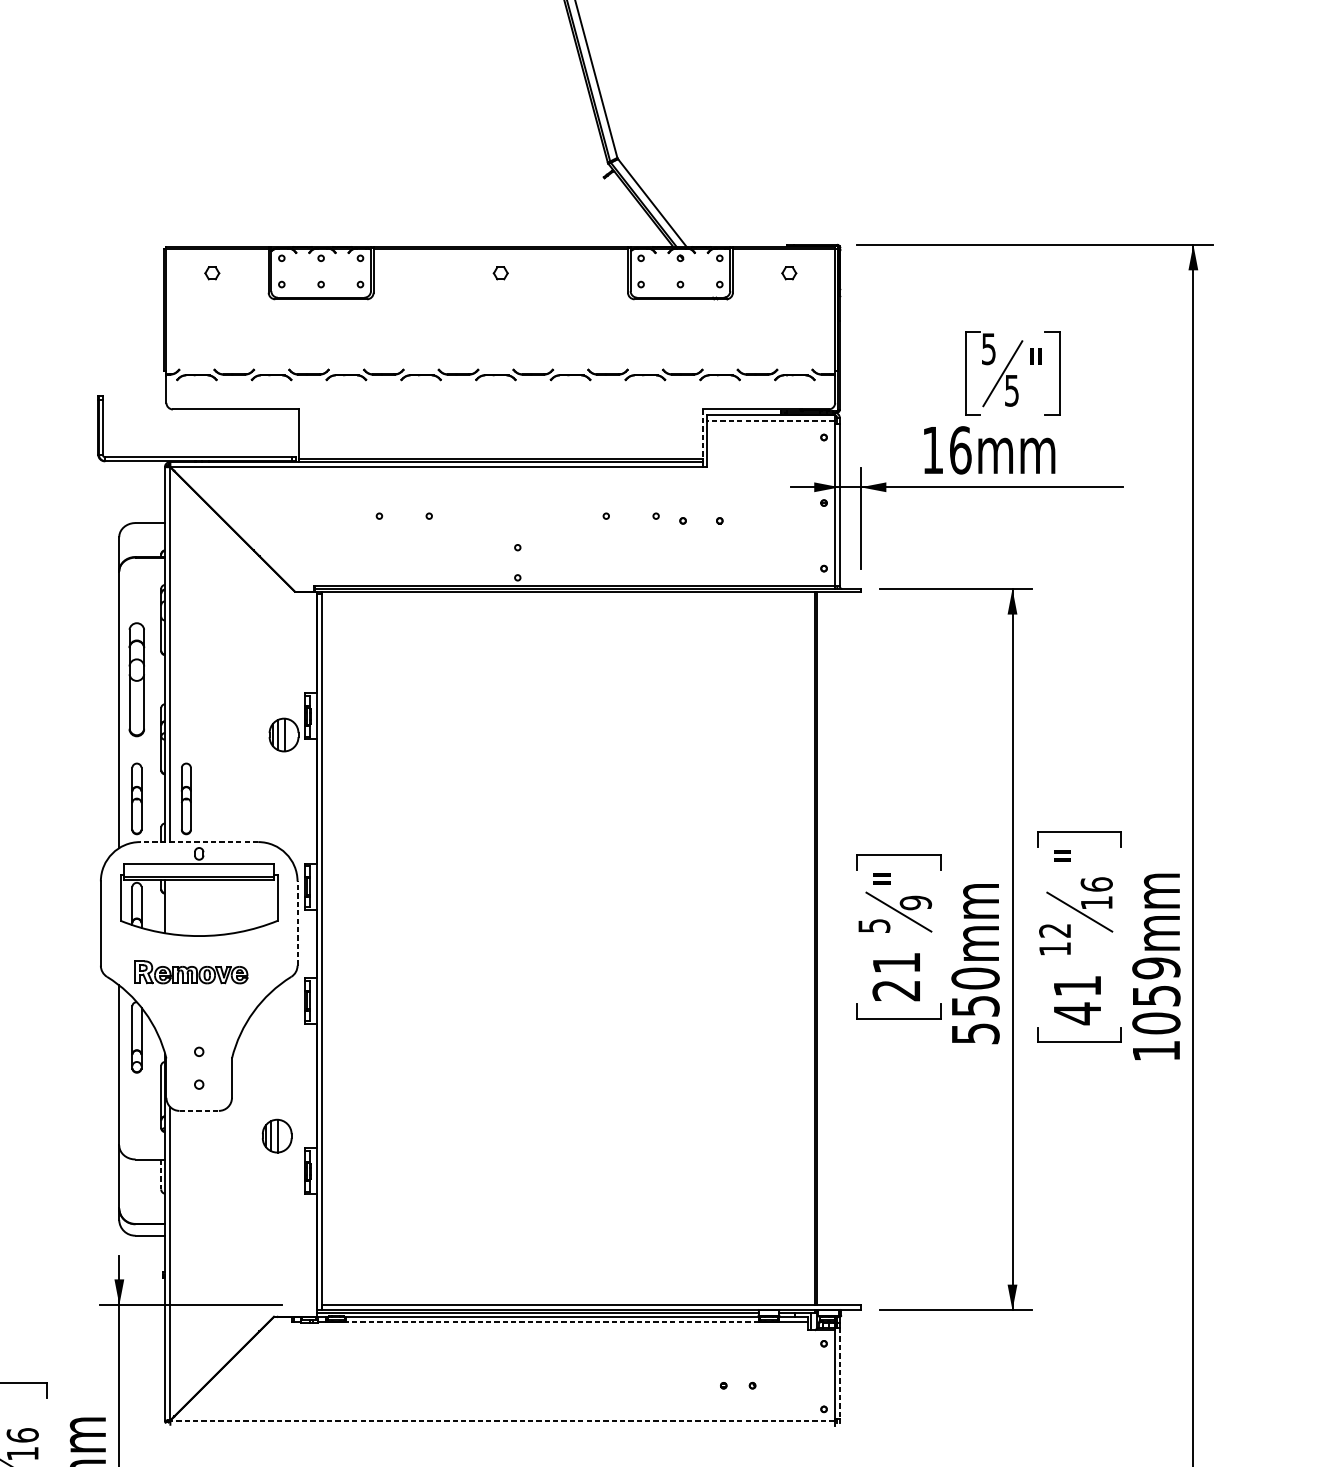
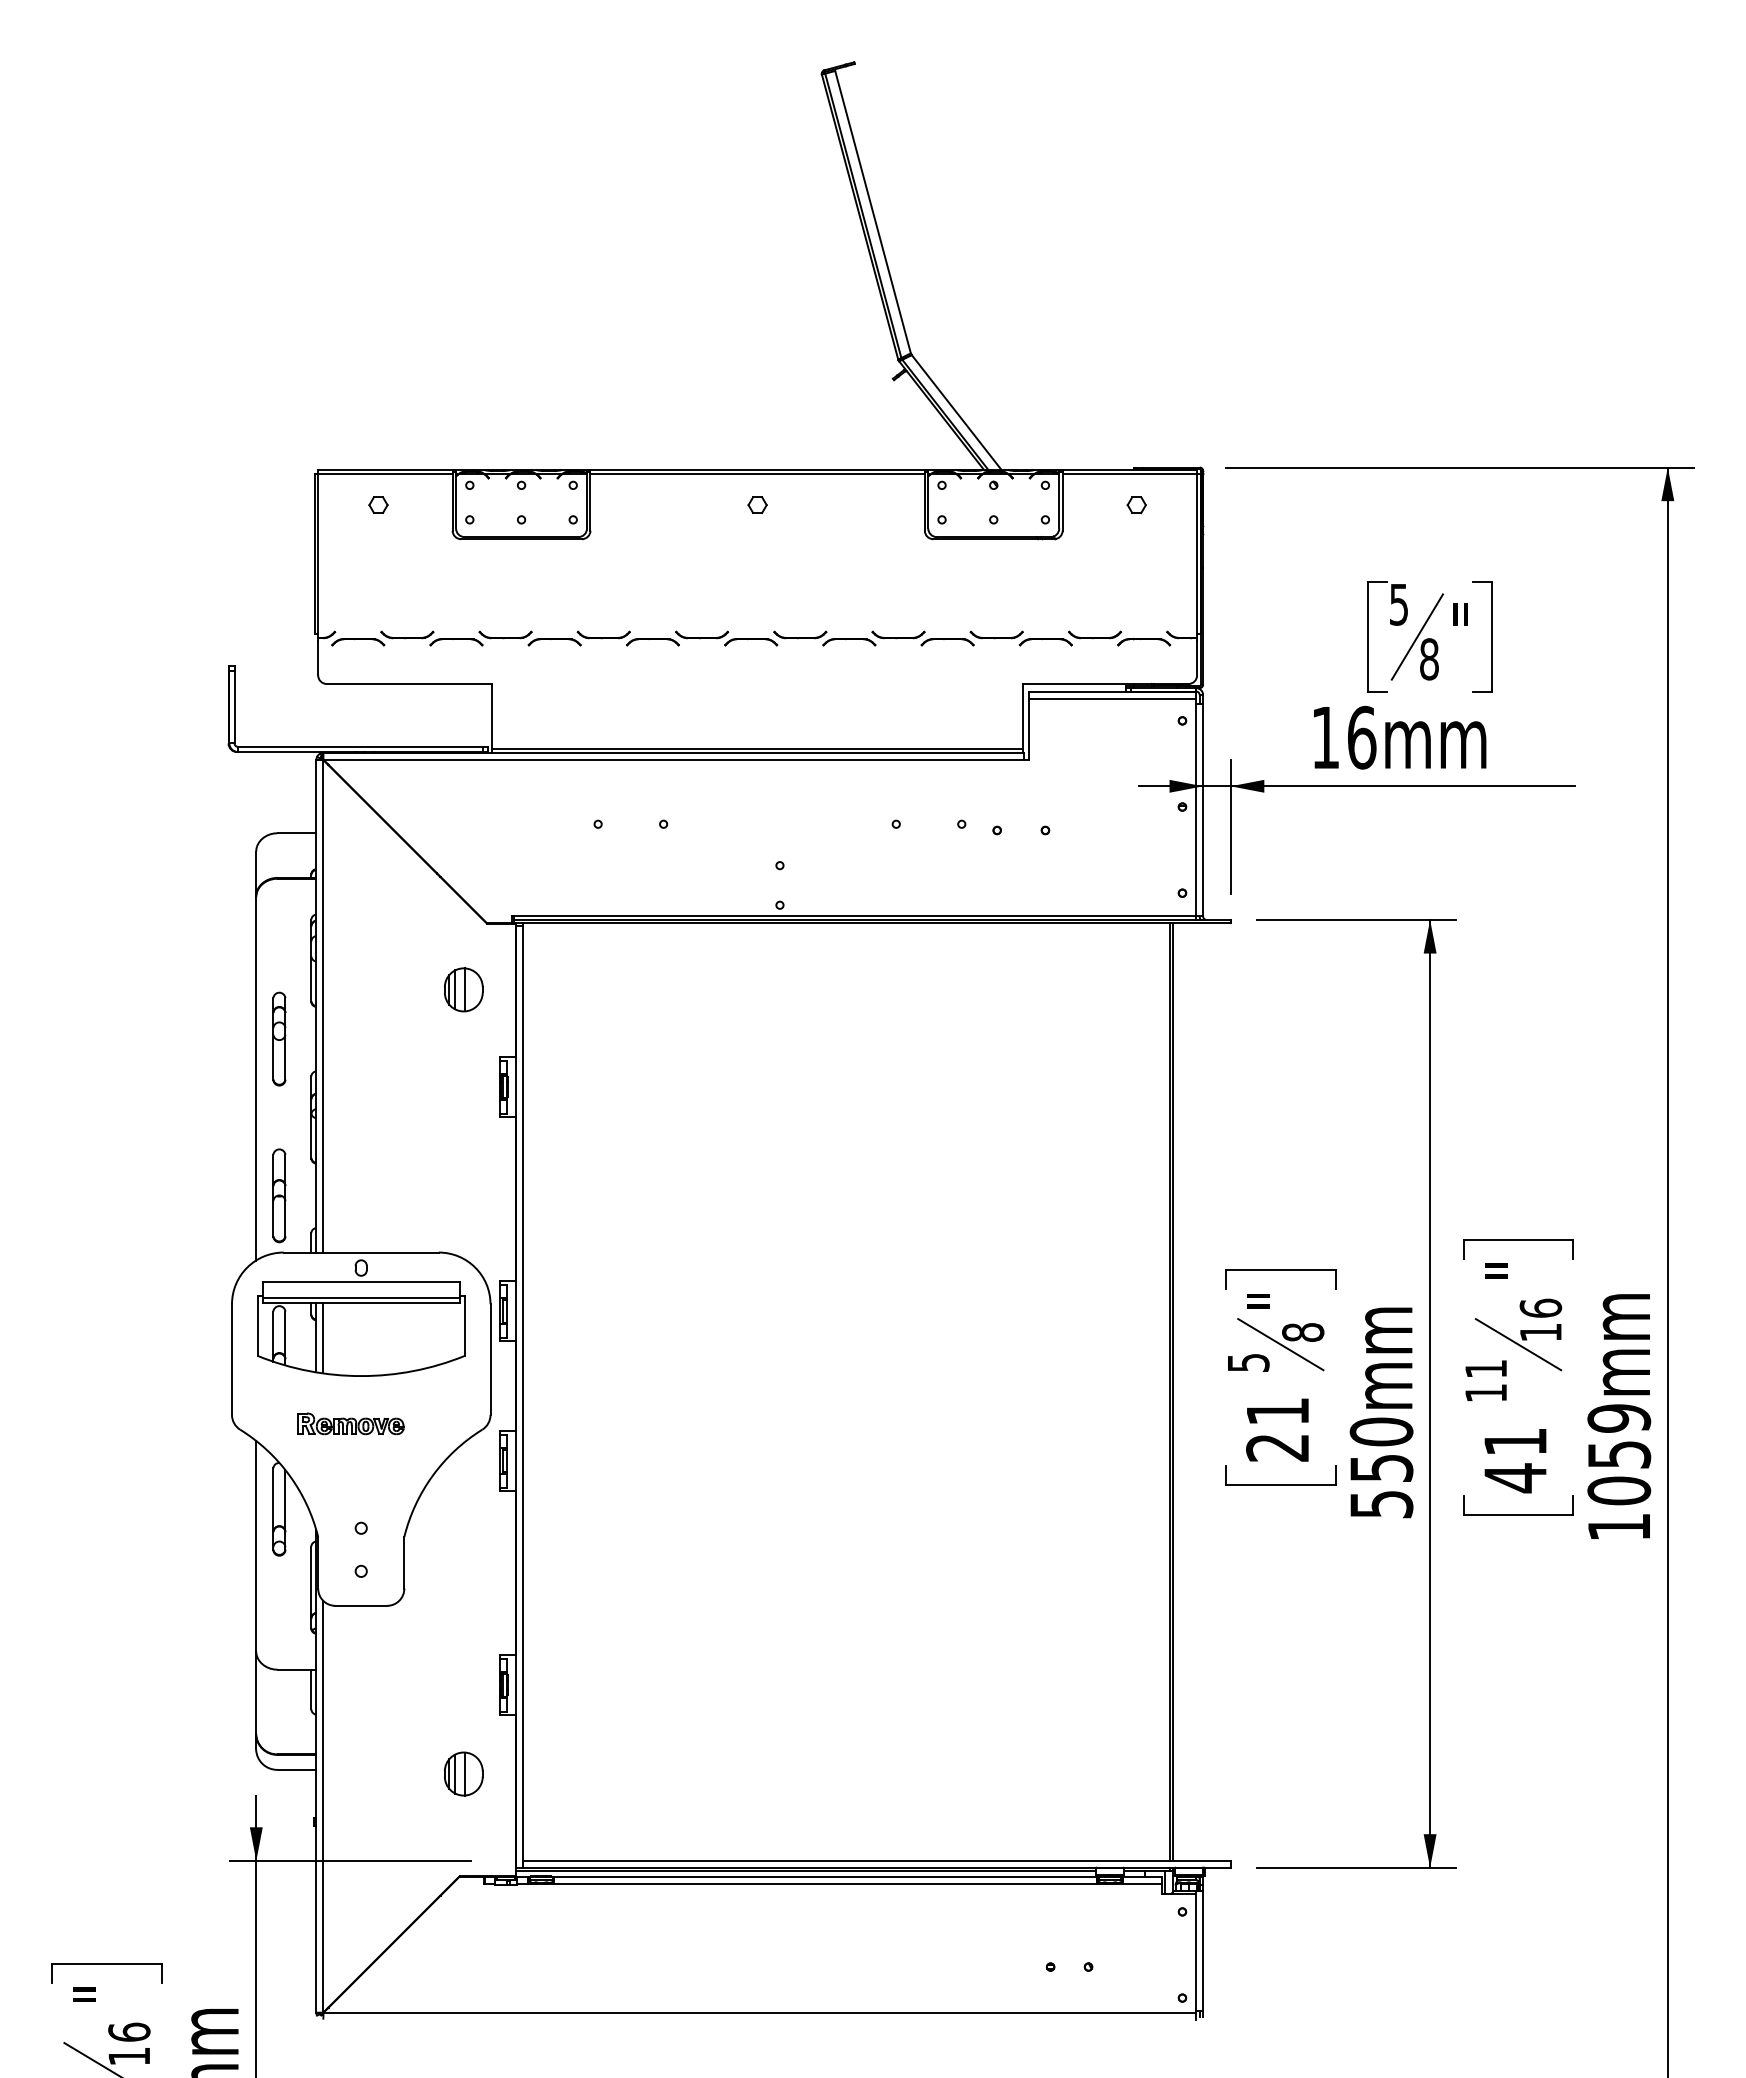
text: (1012, 390) -> (1429, 659), 5 -> 8
line: (770, 420) -> (1112, 698), dashed -> solid
line: (703, 434) -> (1023, 716), dashed -> solid
part: (136, 679) -> (279, 1038), size x0.62
part: (283, 734) -> (463, 989), moved
part: (186, 798) -> (344, 1195), removed
line: (199, 842) -> (361, 1252), dashed -> solid
text: (916, 902) -> (1303, 1332), 9 -> 8
line: (170, 906) -> (323, 1337), added
line: (297, 923) -> (490, 1359), dashed -> solid
text: (1054, 931) -> (1485, 1369), 12 -> 11
part: (191, 972) -> (350, 1423), size x0.71
line: (199, 1110) -> (361, 1605), dashed -> solid
part: (276, 1135) -> (463, 1773), moved
line: (161, 1174) -> (311, 1689), dashed -> solid
line: (552, 1322) -> (825, 1883), dashed -> solid
line: (840, 1373) -> (1203, 1951), dashed -> solid
line: (502, 1420) -> (759, 2012), dashed -> solid

